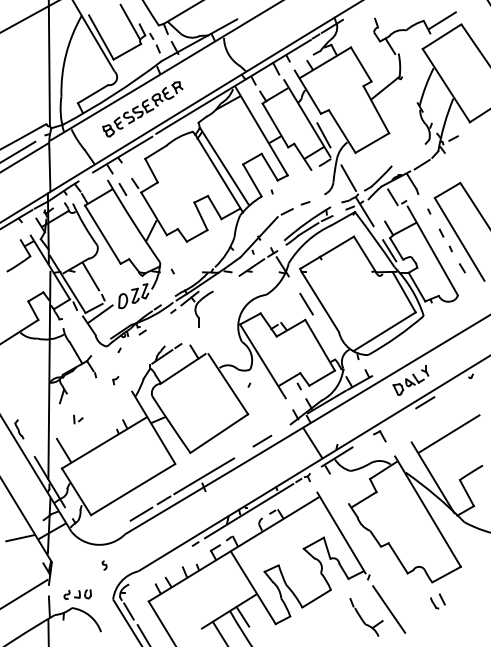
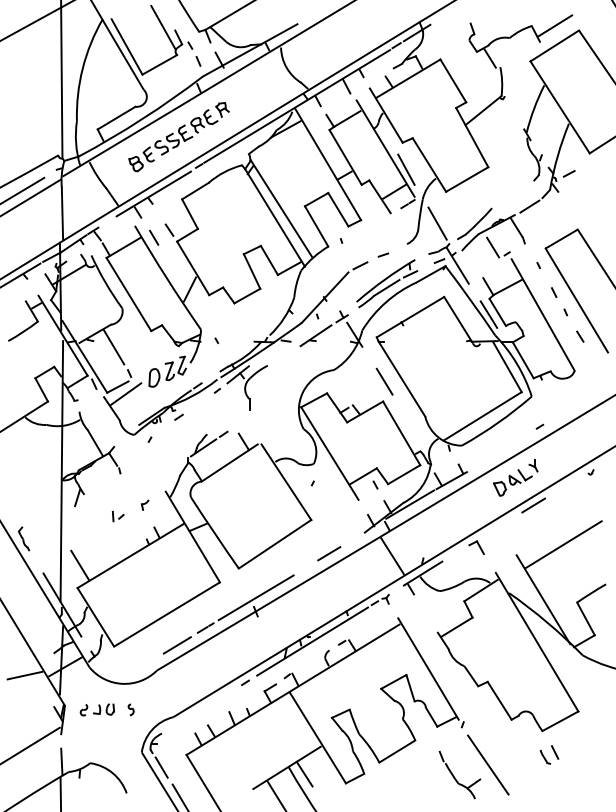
line: (429, 339) -> (538, 426), added
part: (115, 380) -> (144, 505), moved
part: (78, 419) -> (118, 516), moved
part: (77, 594) -> (97, 709), moved

